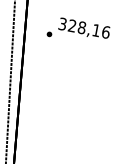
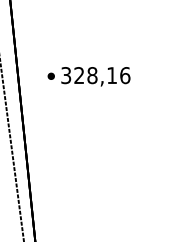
text: (84, 28) -> (95, 76), moved

